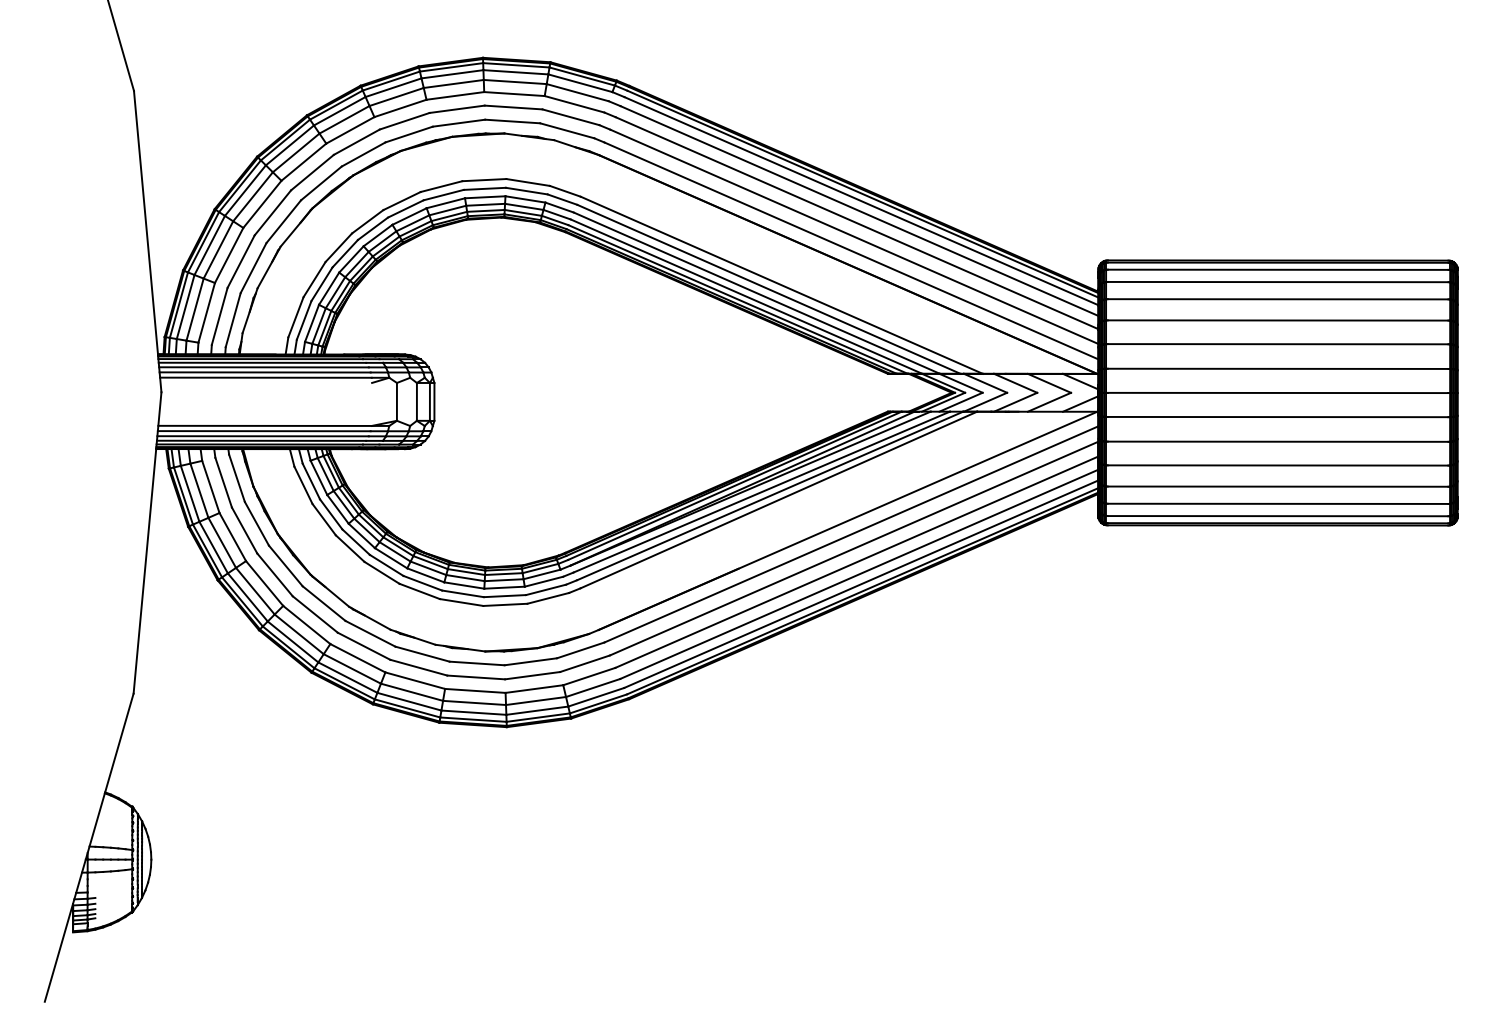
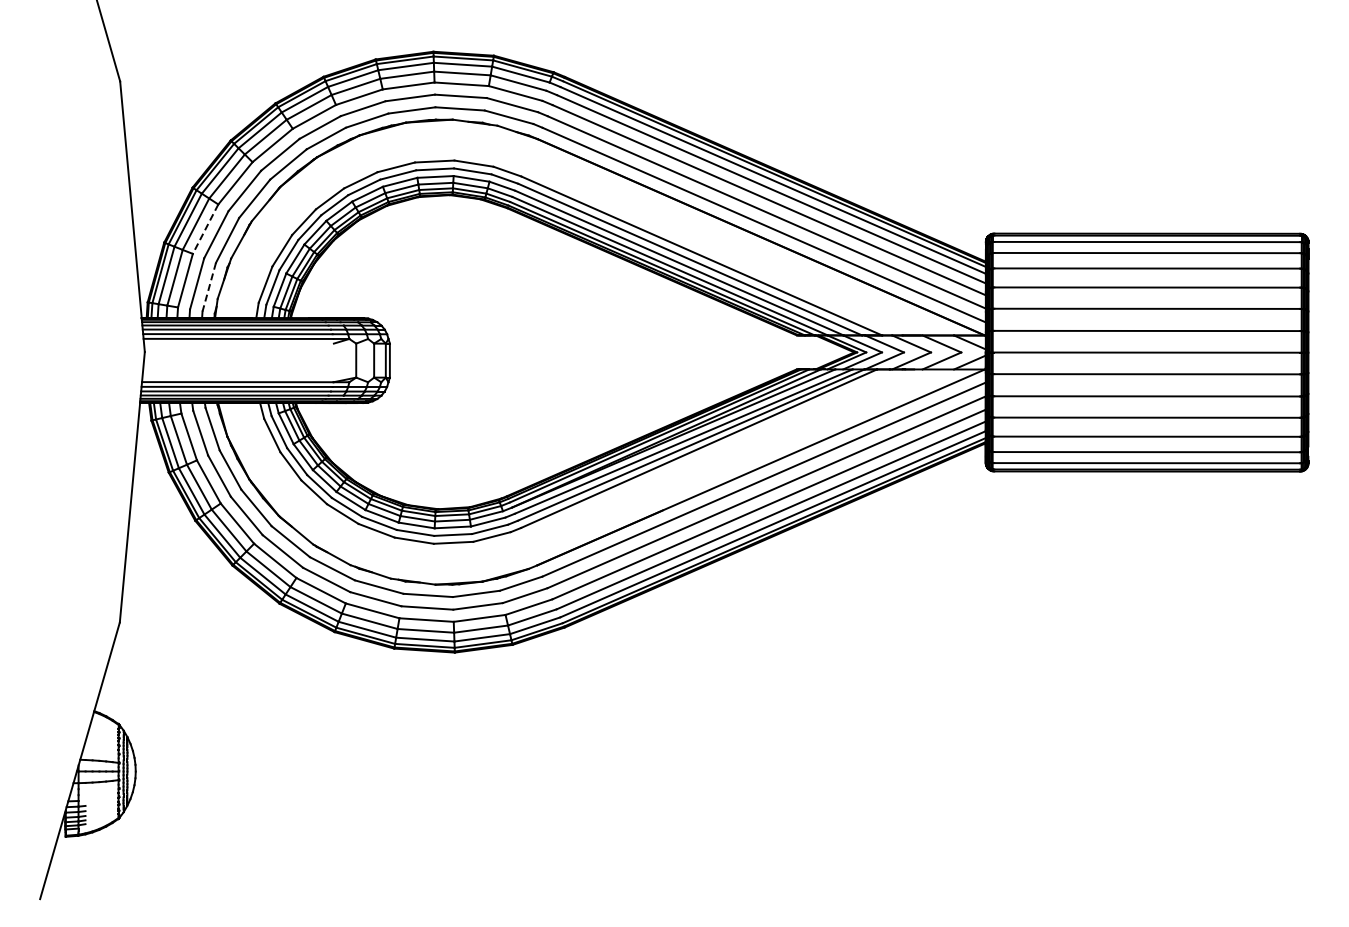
line: (229, 255) -> (205, 229), solid -> dashed
line: (233, 320) -> (209, 287), solid -> dashed

